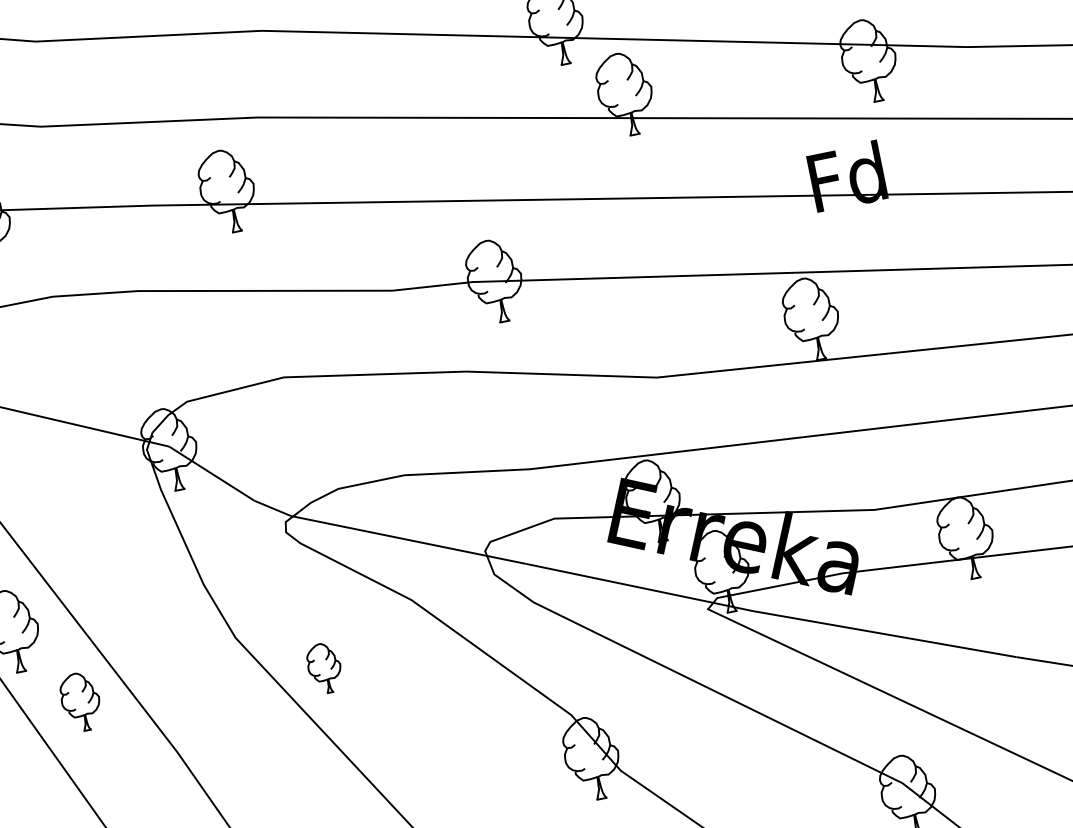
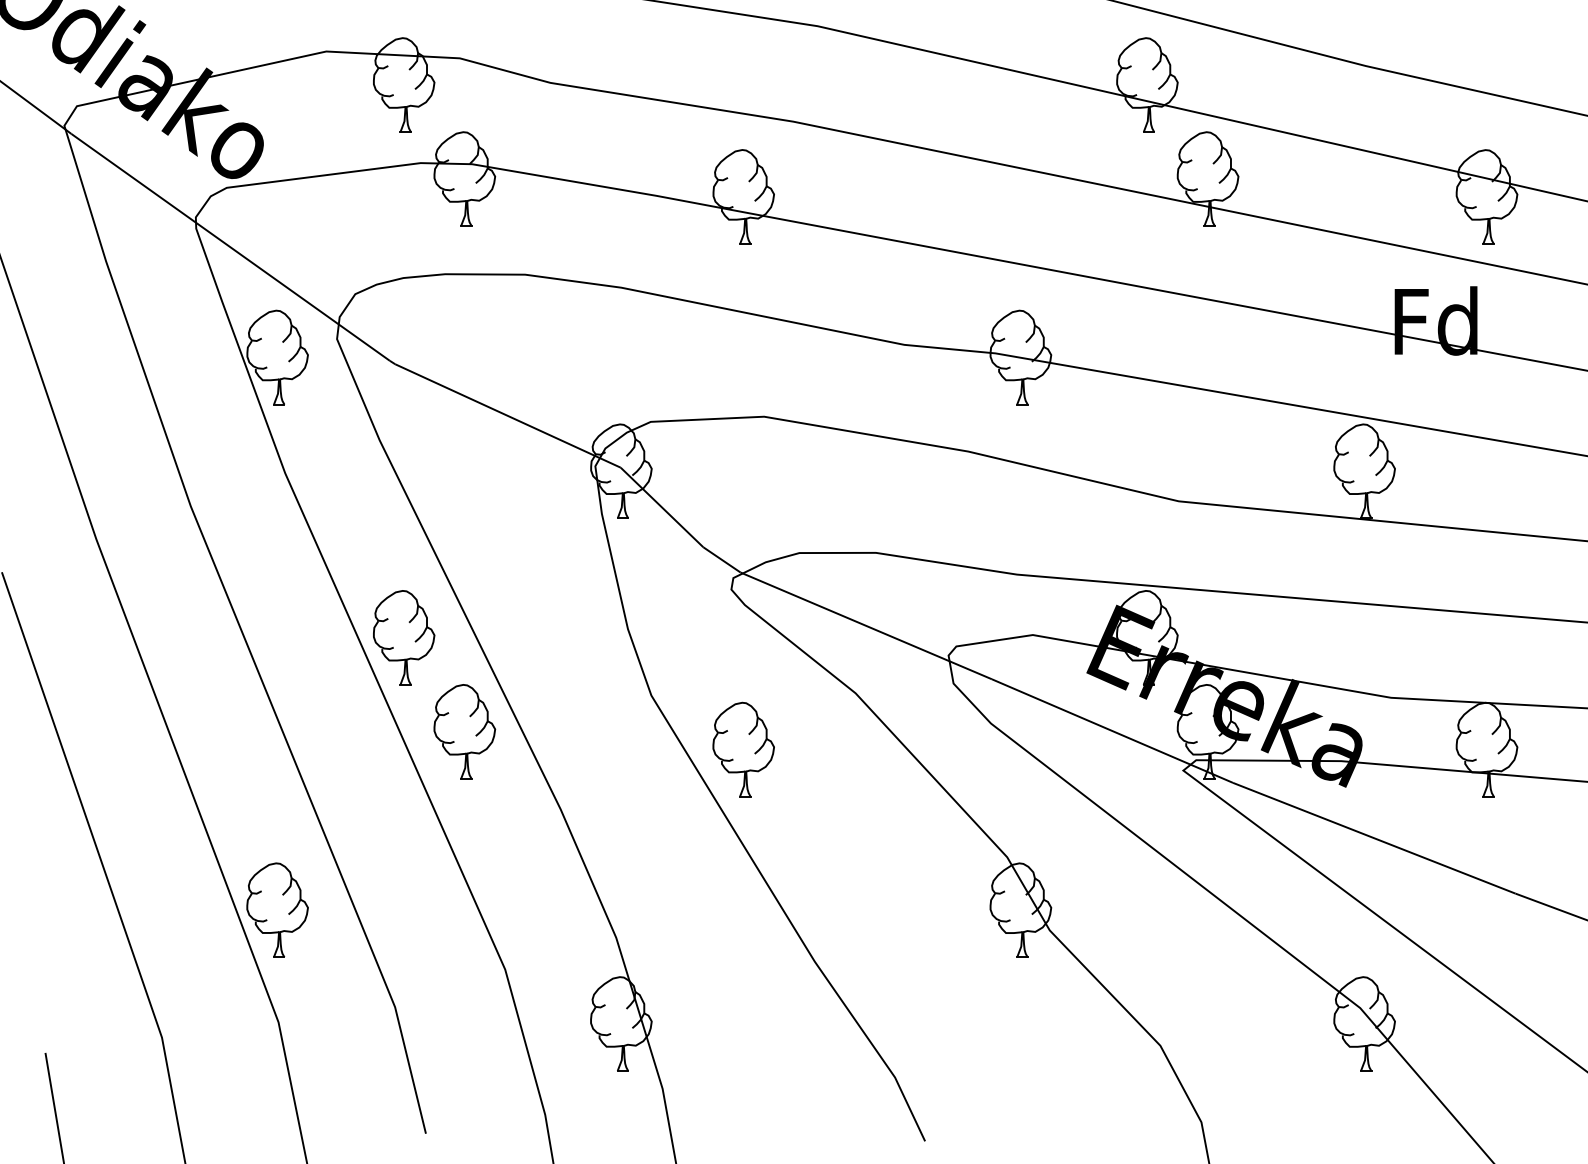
part: (324, 668) -> (743, 749), size x1.67
part: (80, 701) -> (464, 731), size x1.43

